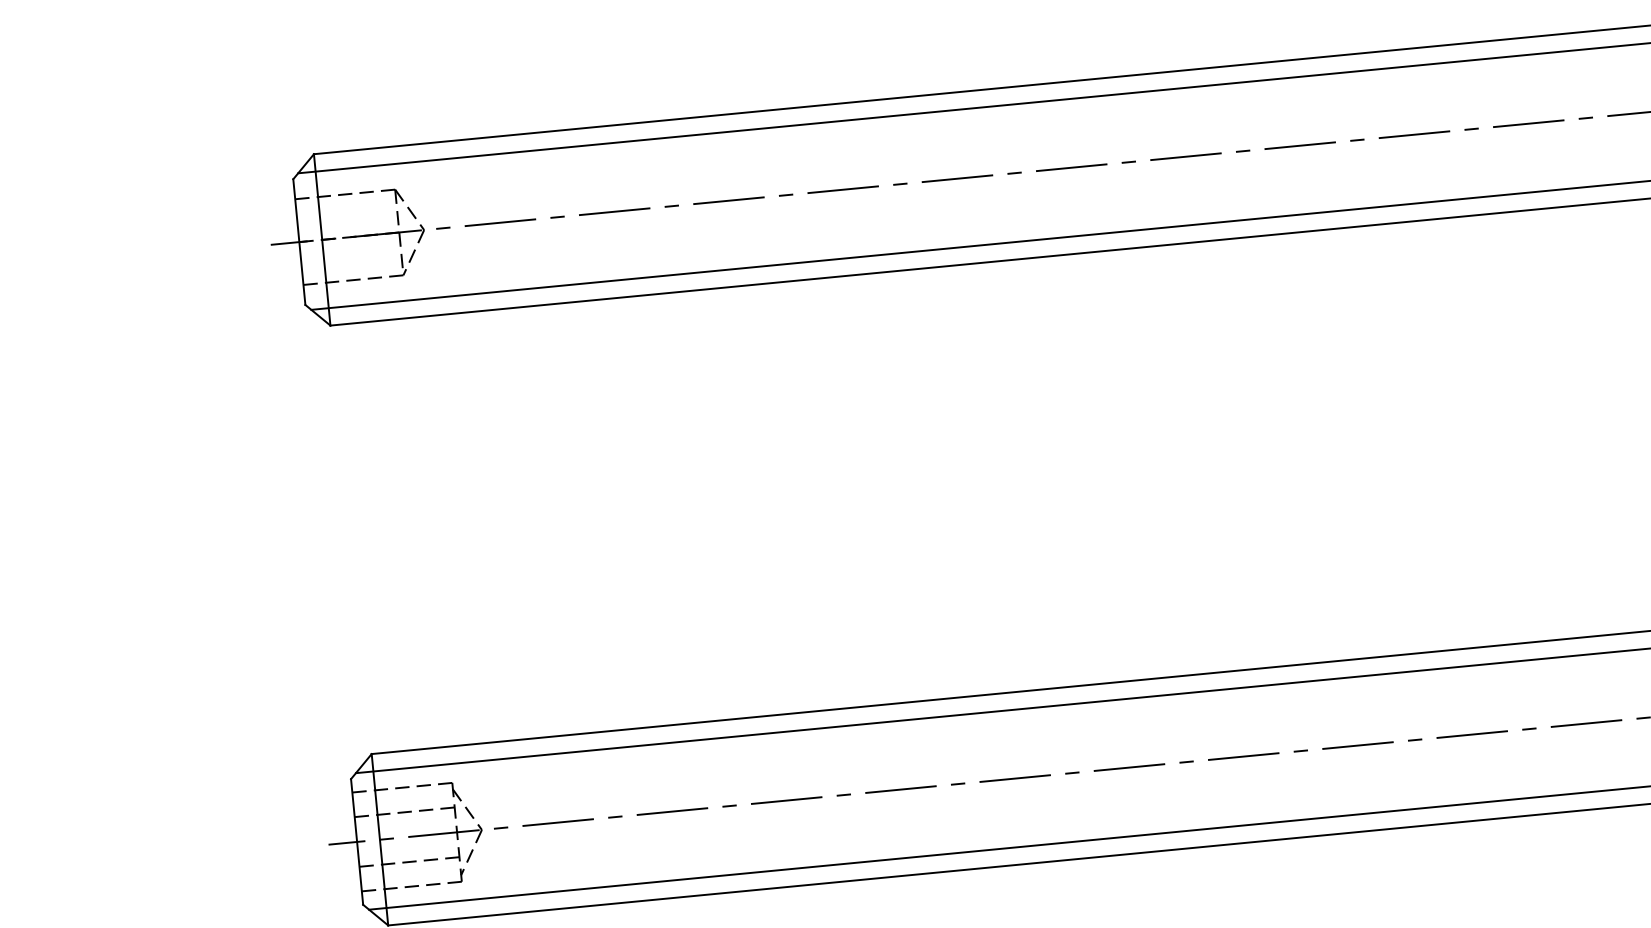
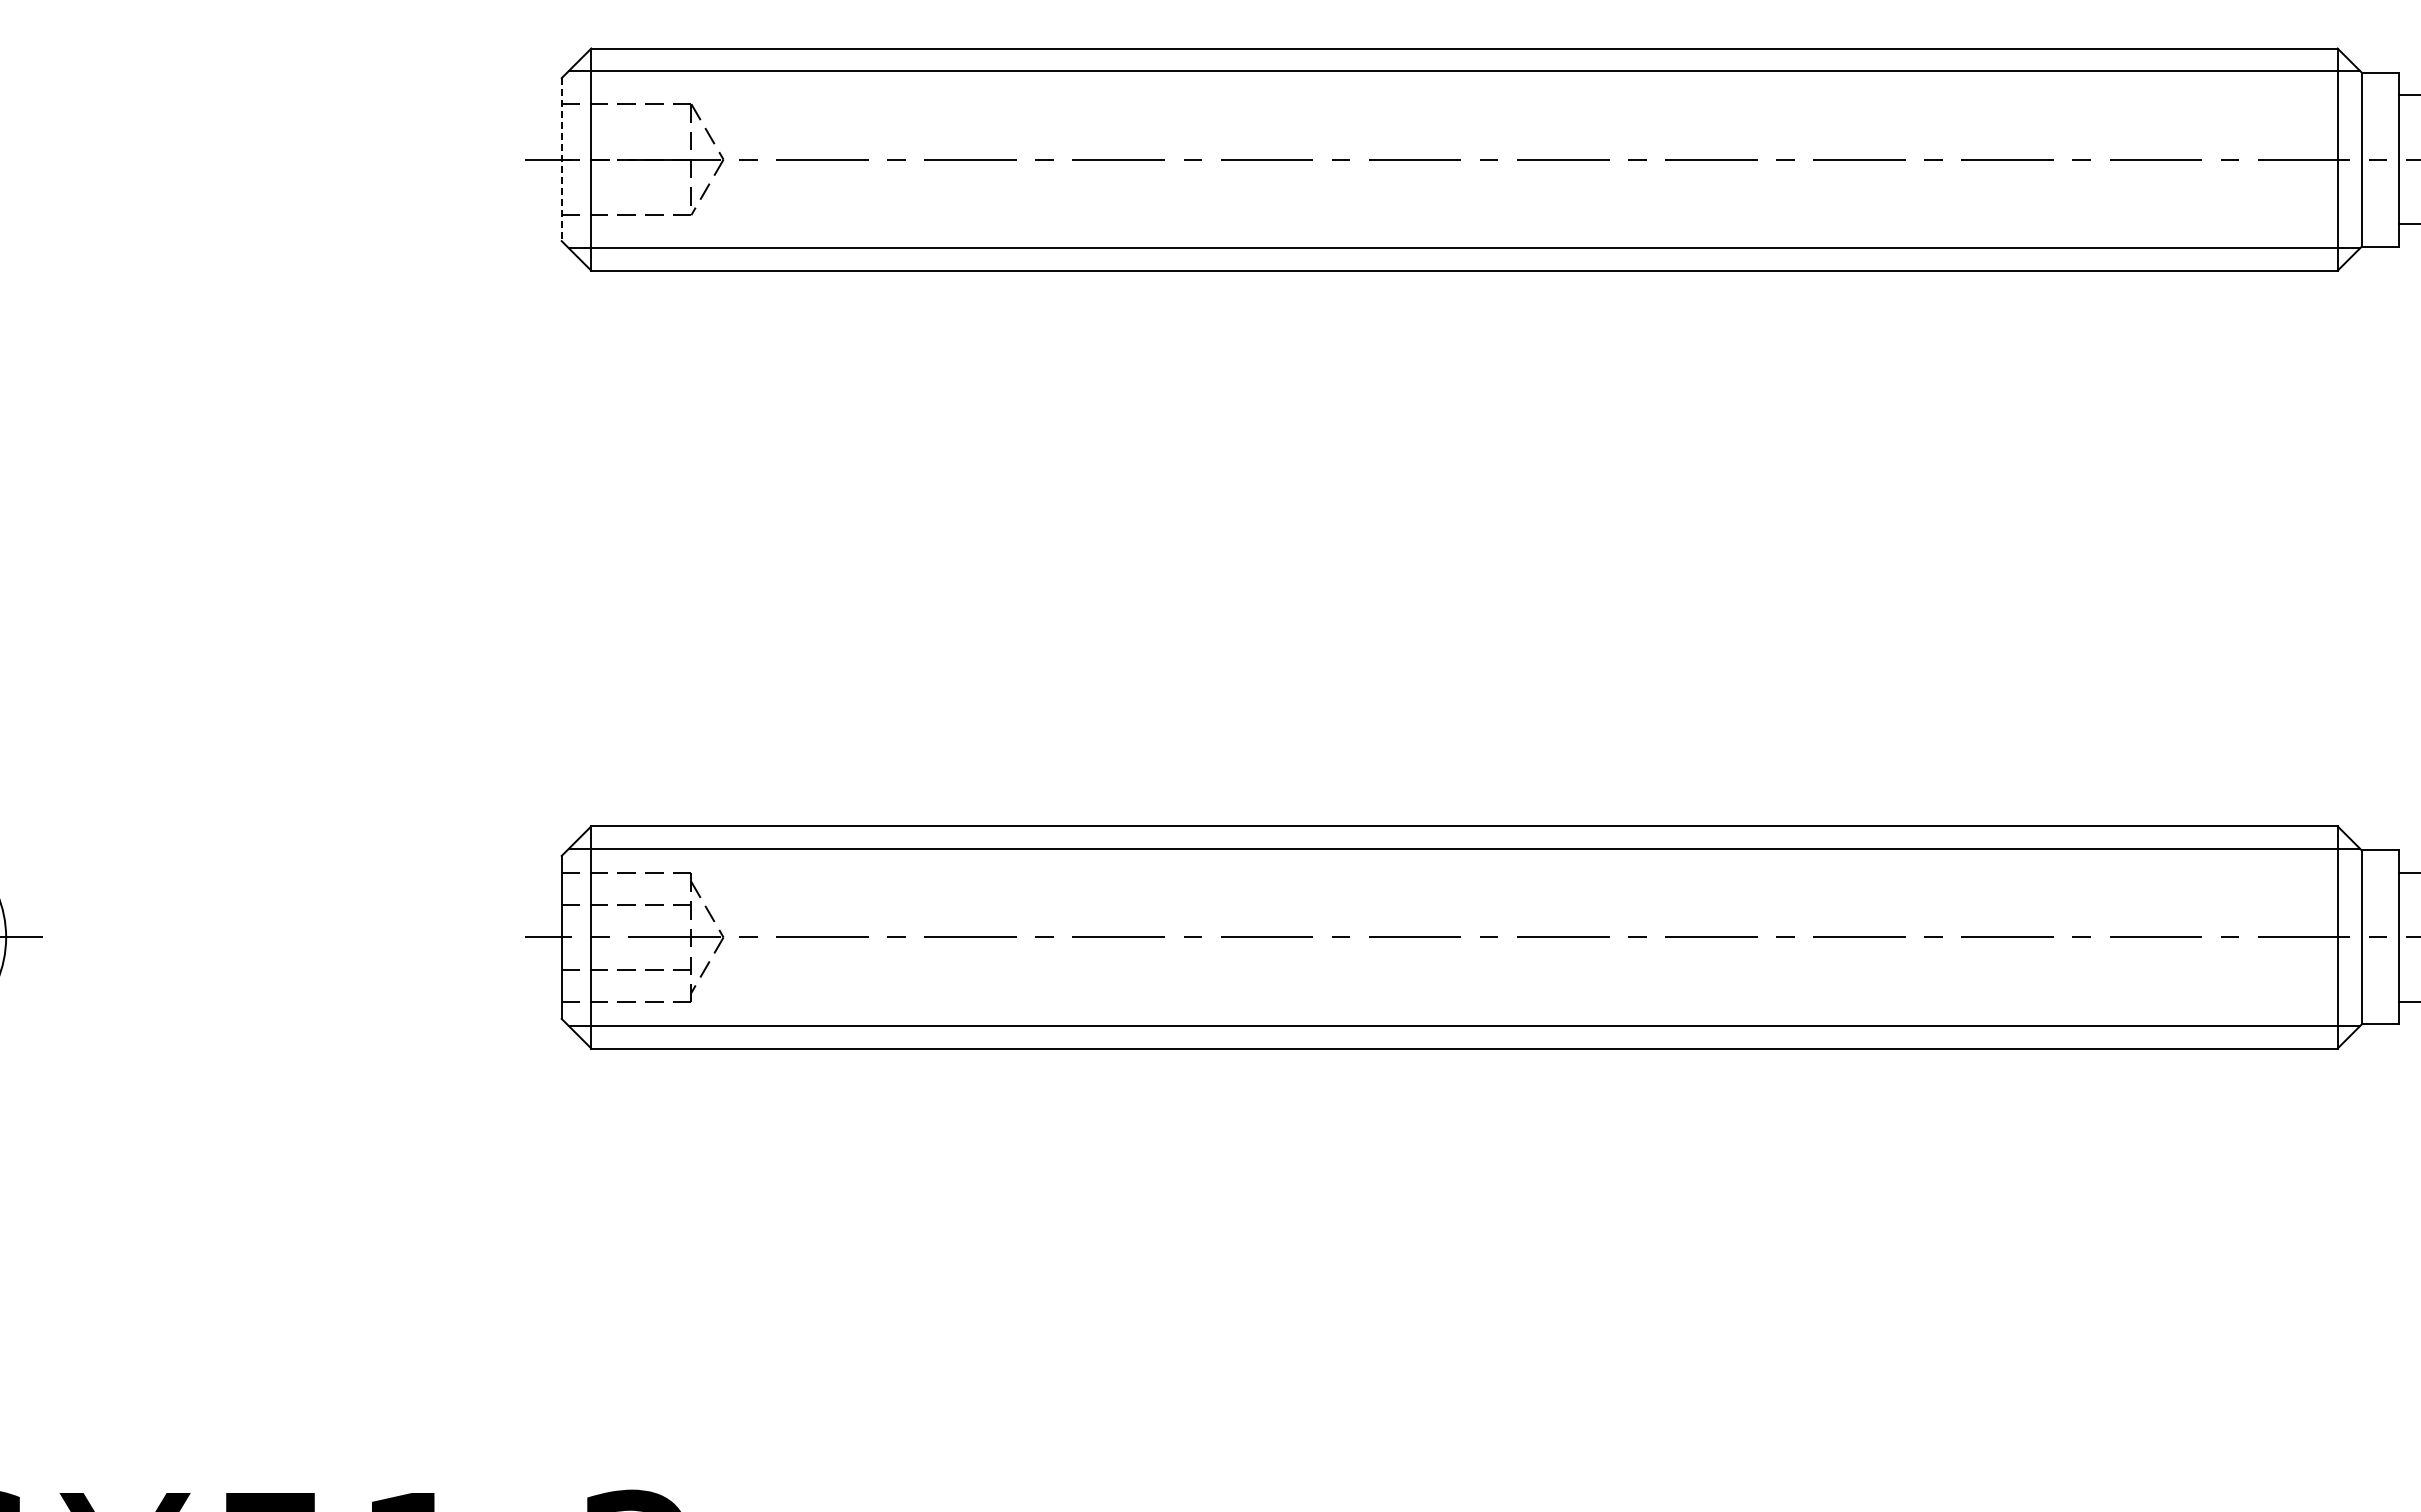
line: (299, 242) -> (561, 160), solid -> dashed

